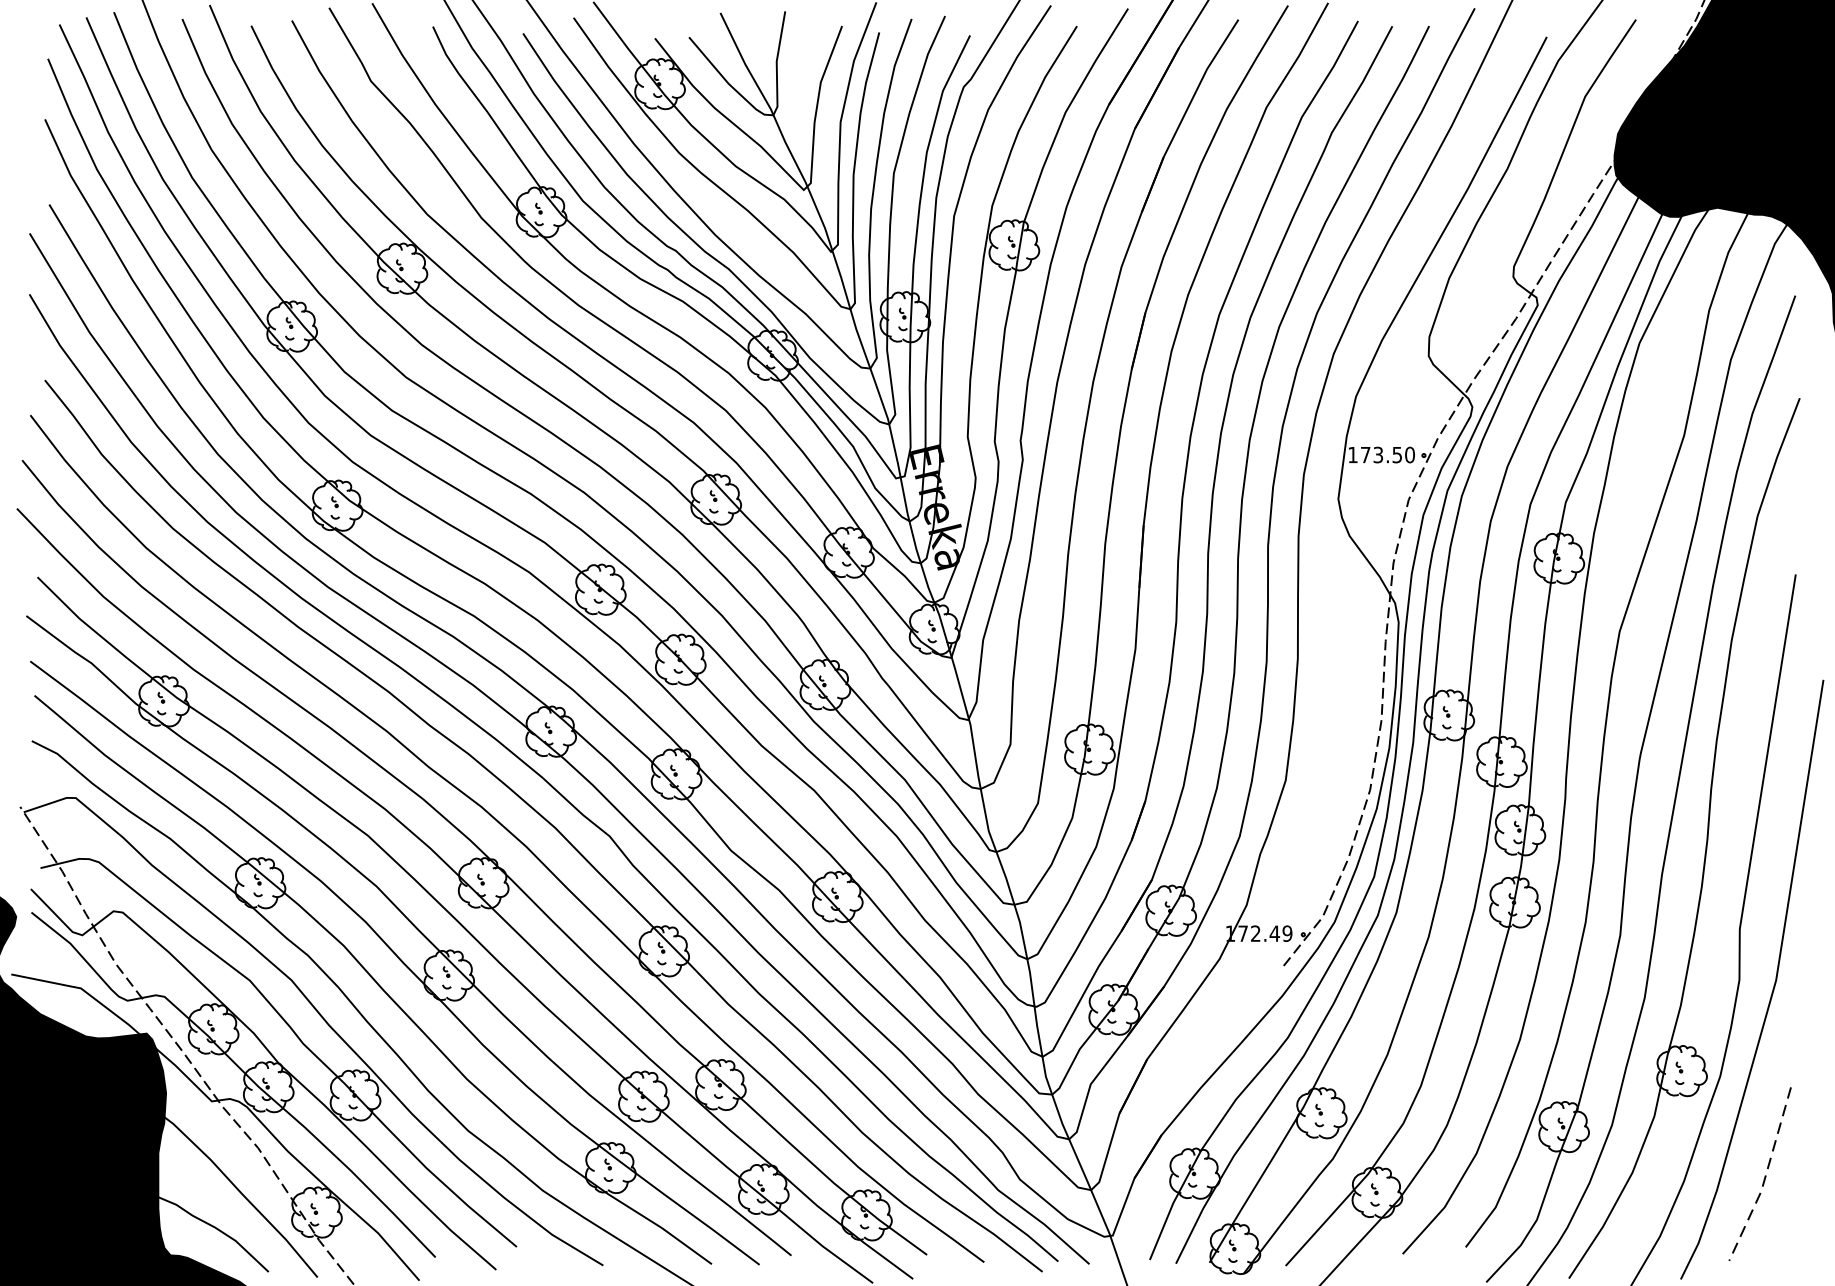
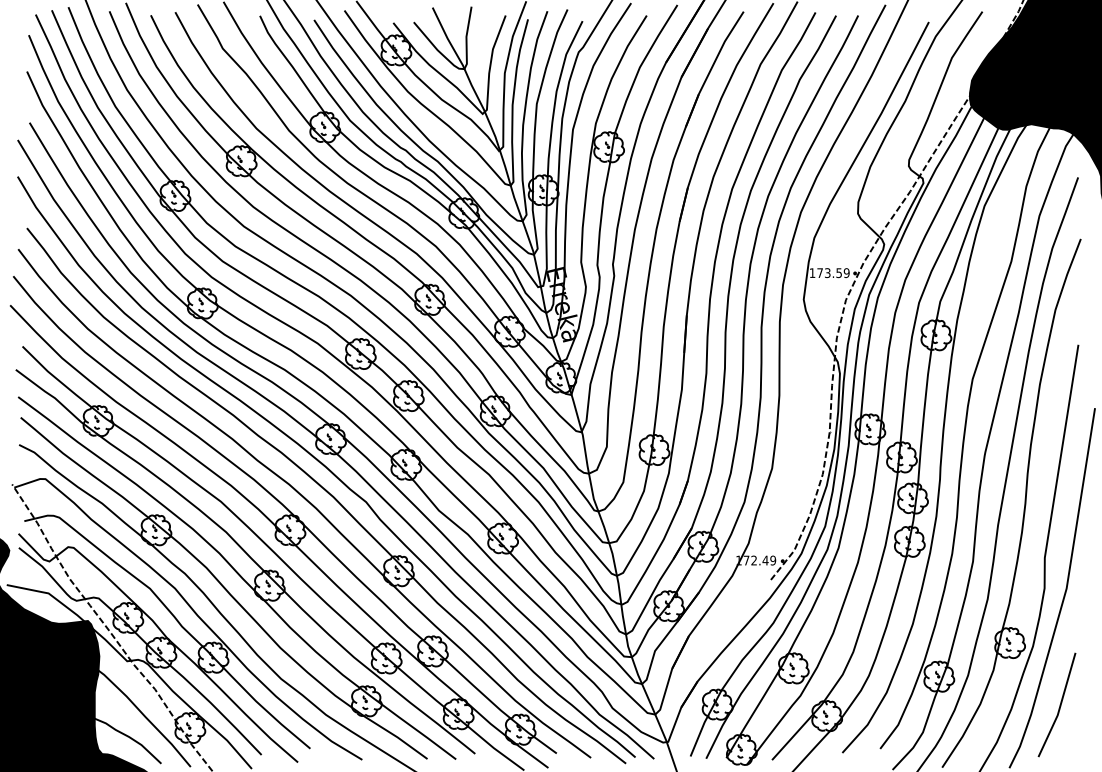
text: (1409, 453) -> (846, 272), 173.50 -> 173.59
line: (1765, 1176) -> (1060, 706), dashed -> solid

